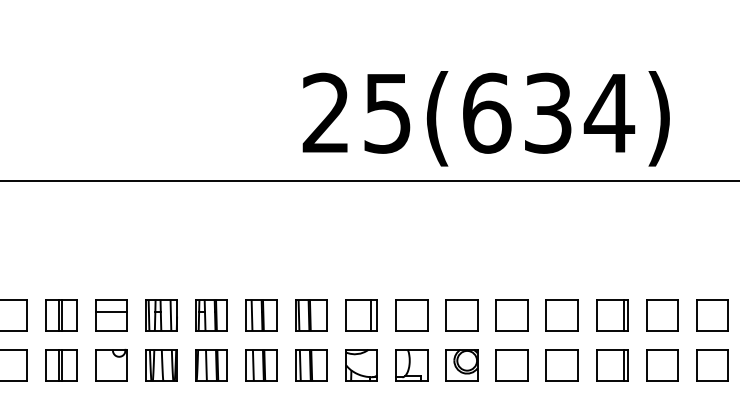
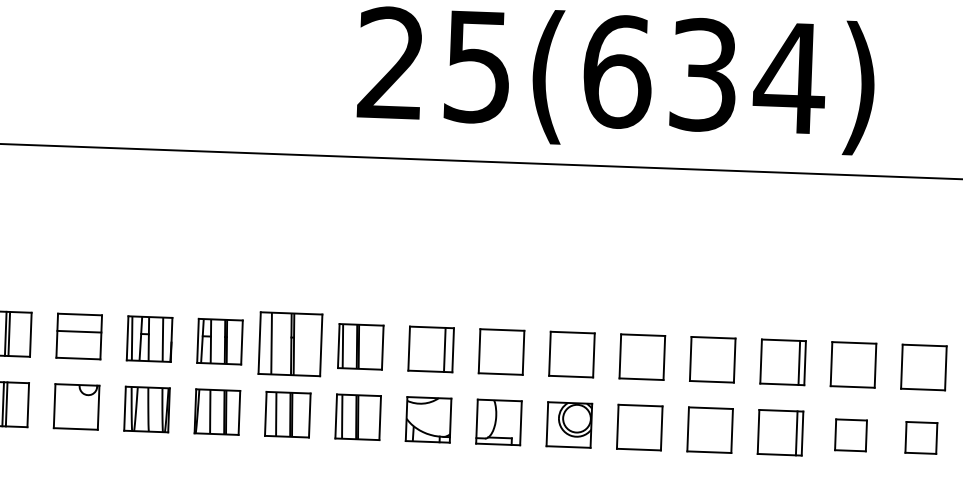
part: (261, 315) -> (290, 344), size x1.4
part: (662, 365) -> (851, 435), size x0.7
part: (712, 365) -> (921, 437), size x0.7

